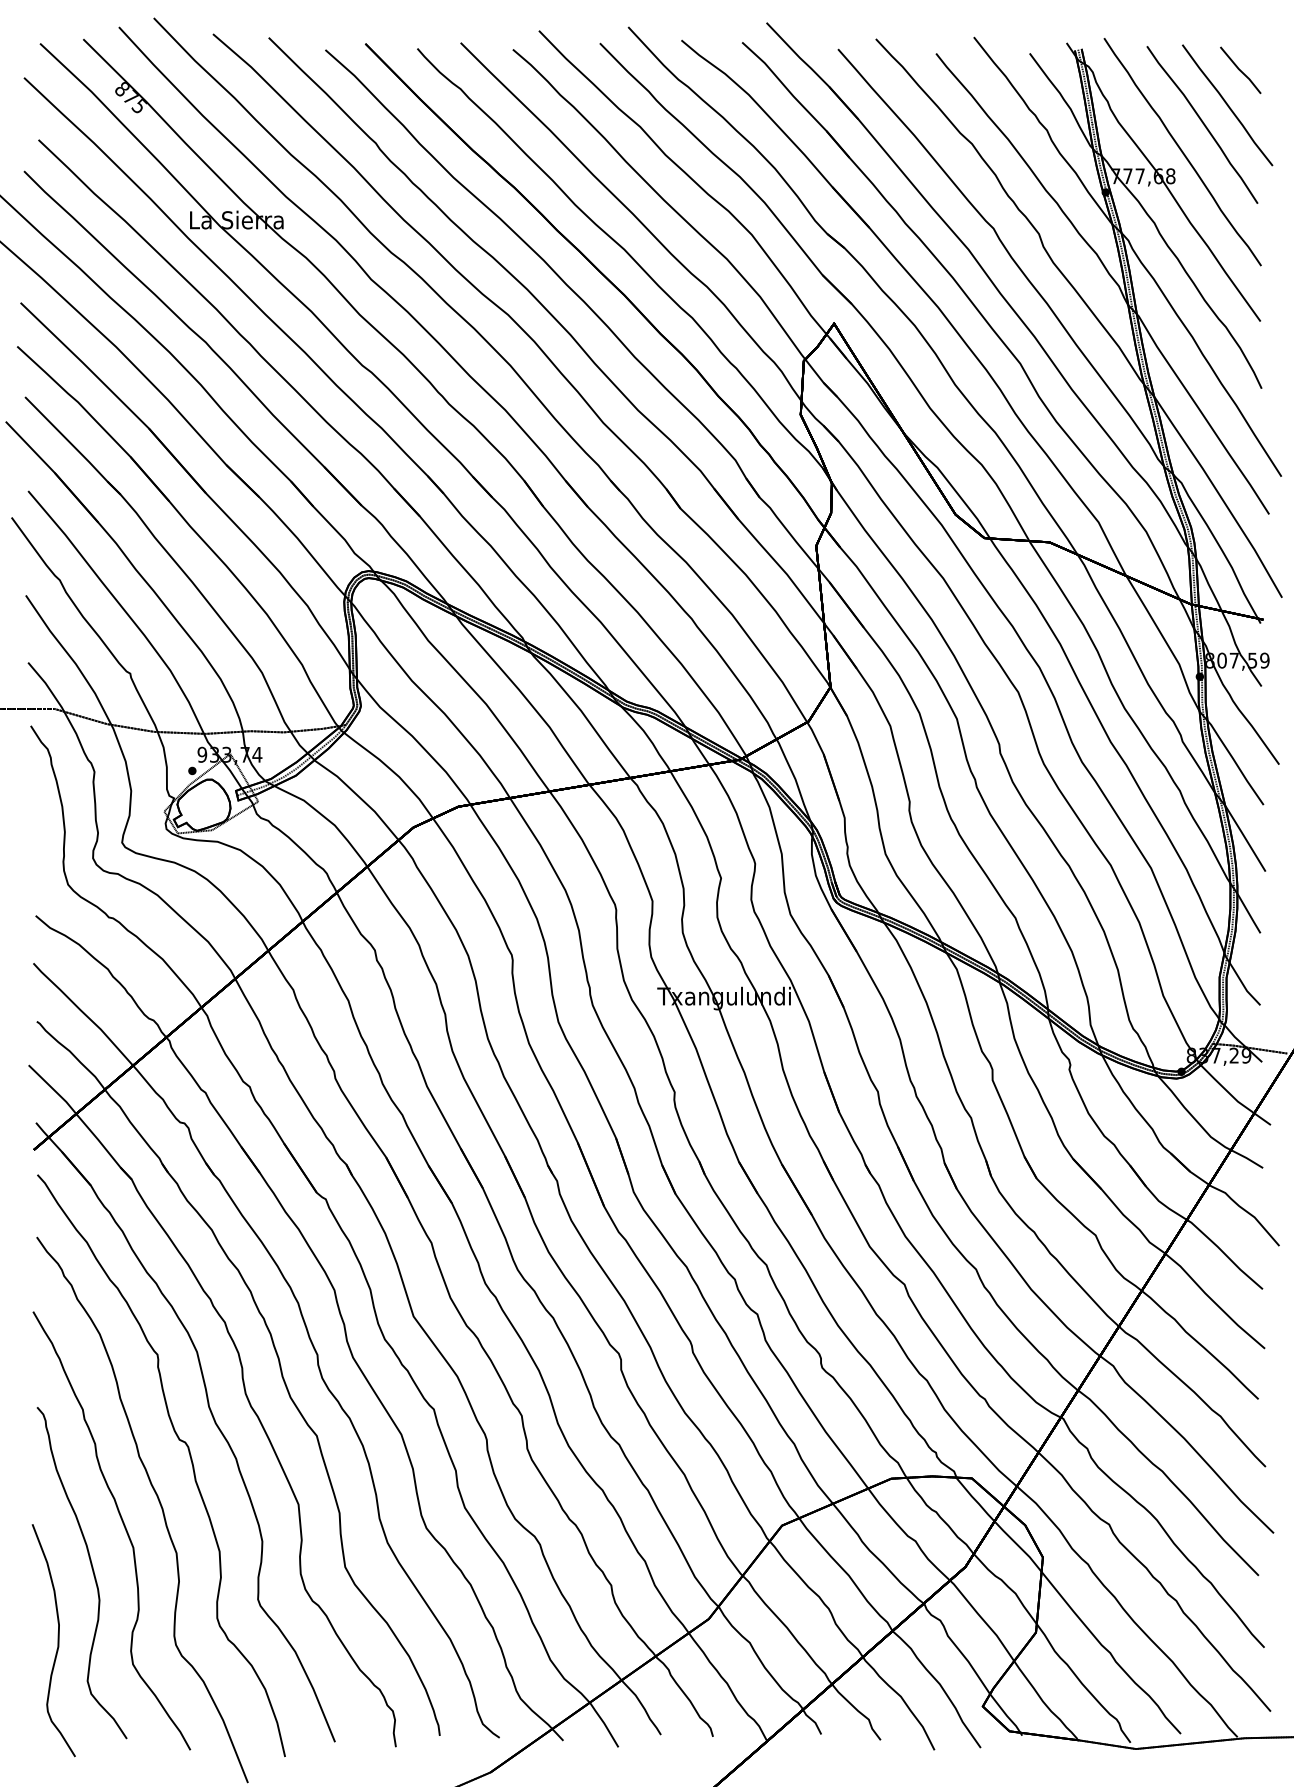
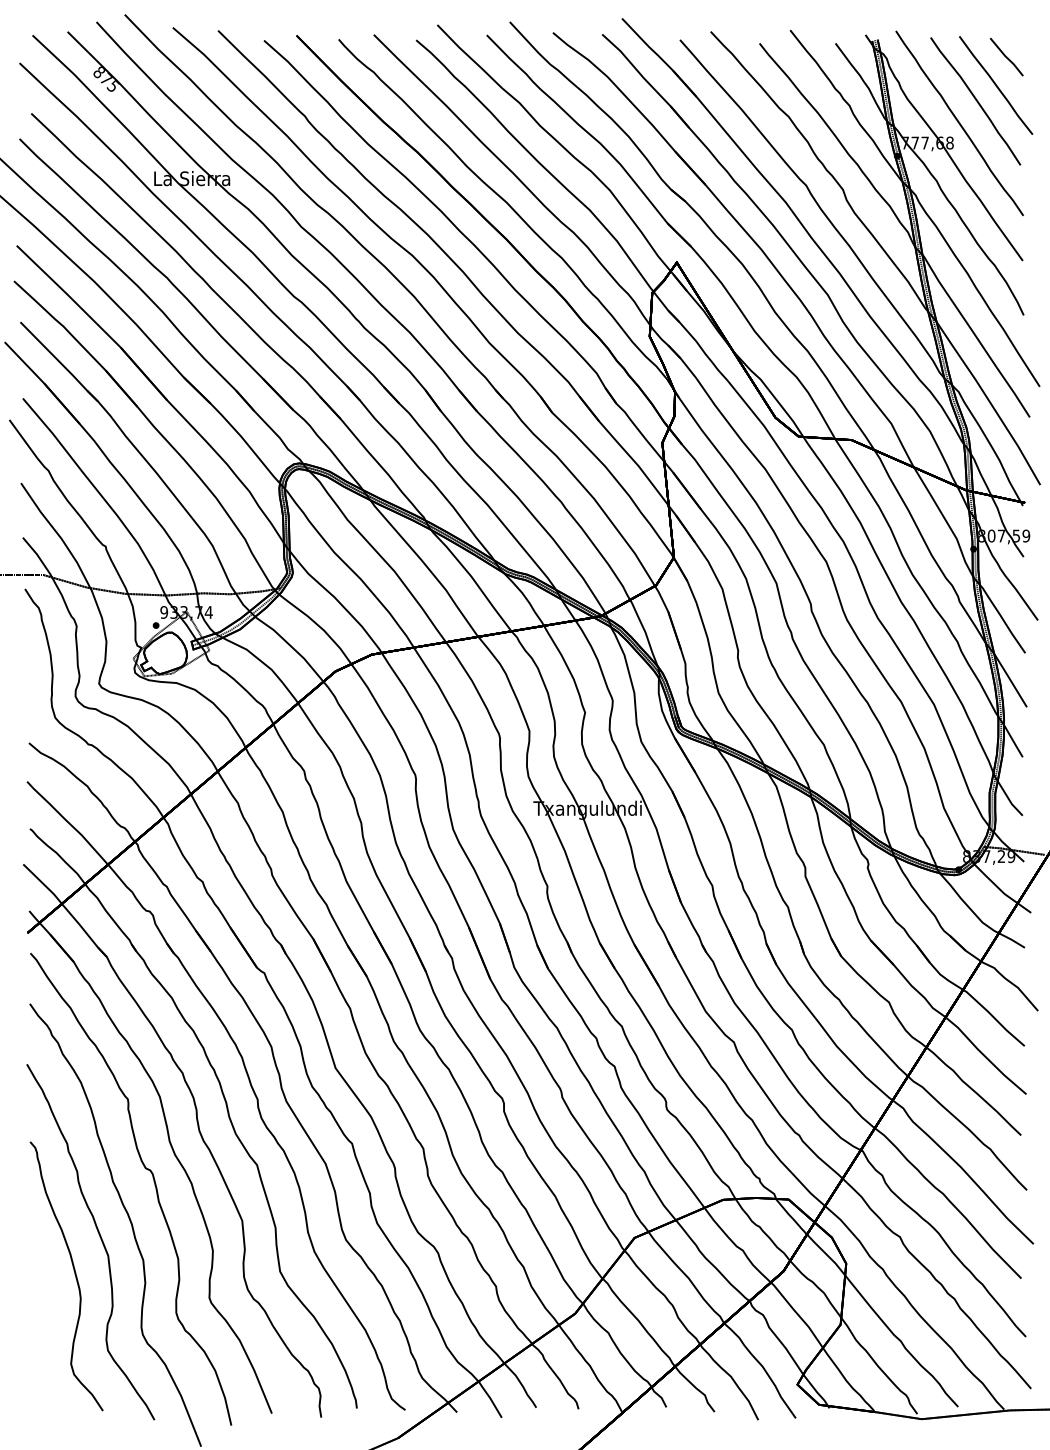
curve: (57, 1640) -> (46, 1331), removed

